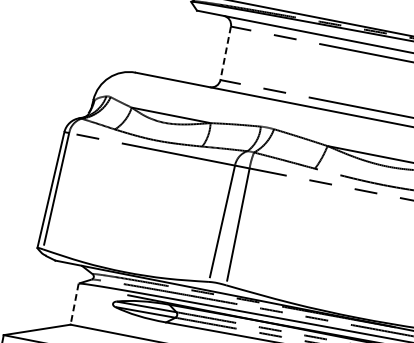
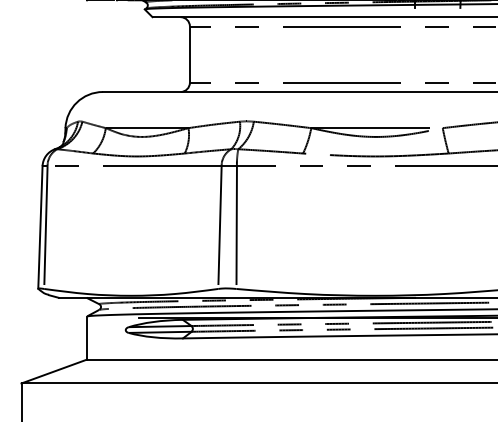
line: (225, 54) -> (189, 55), dashed -> solid
line: (75, 304) -> (87, 338), dashed -> solid

